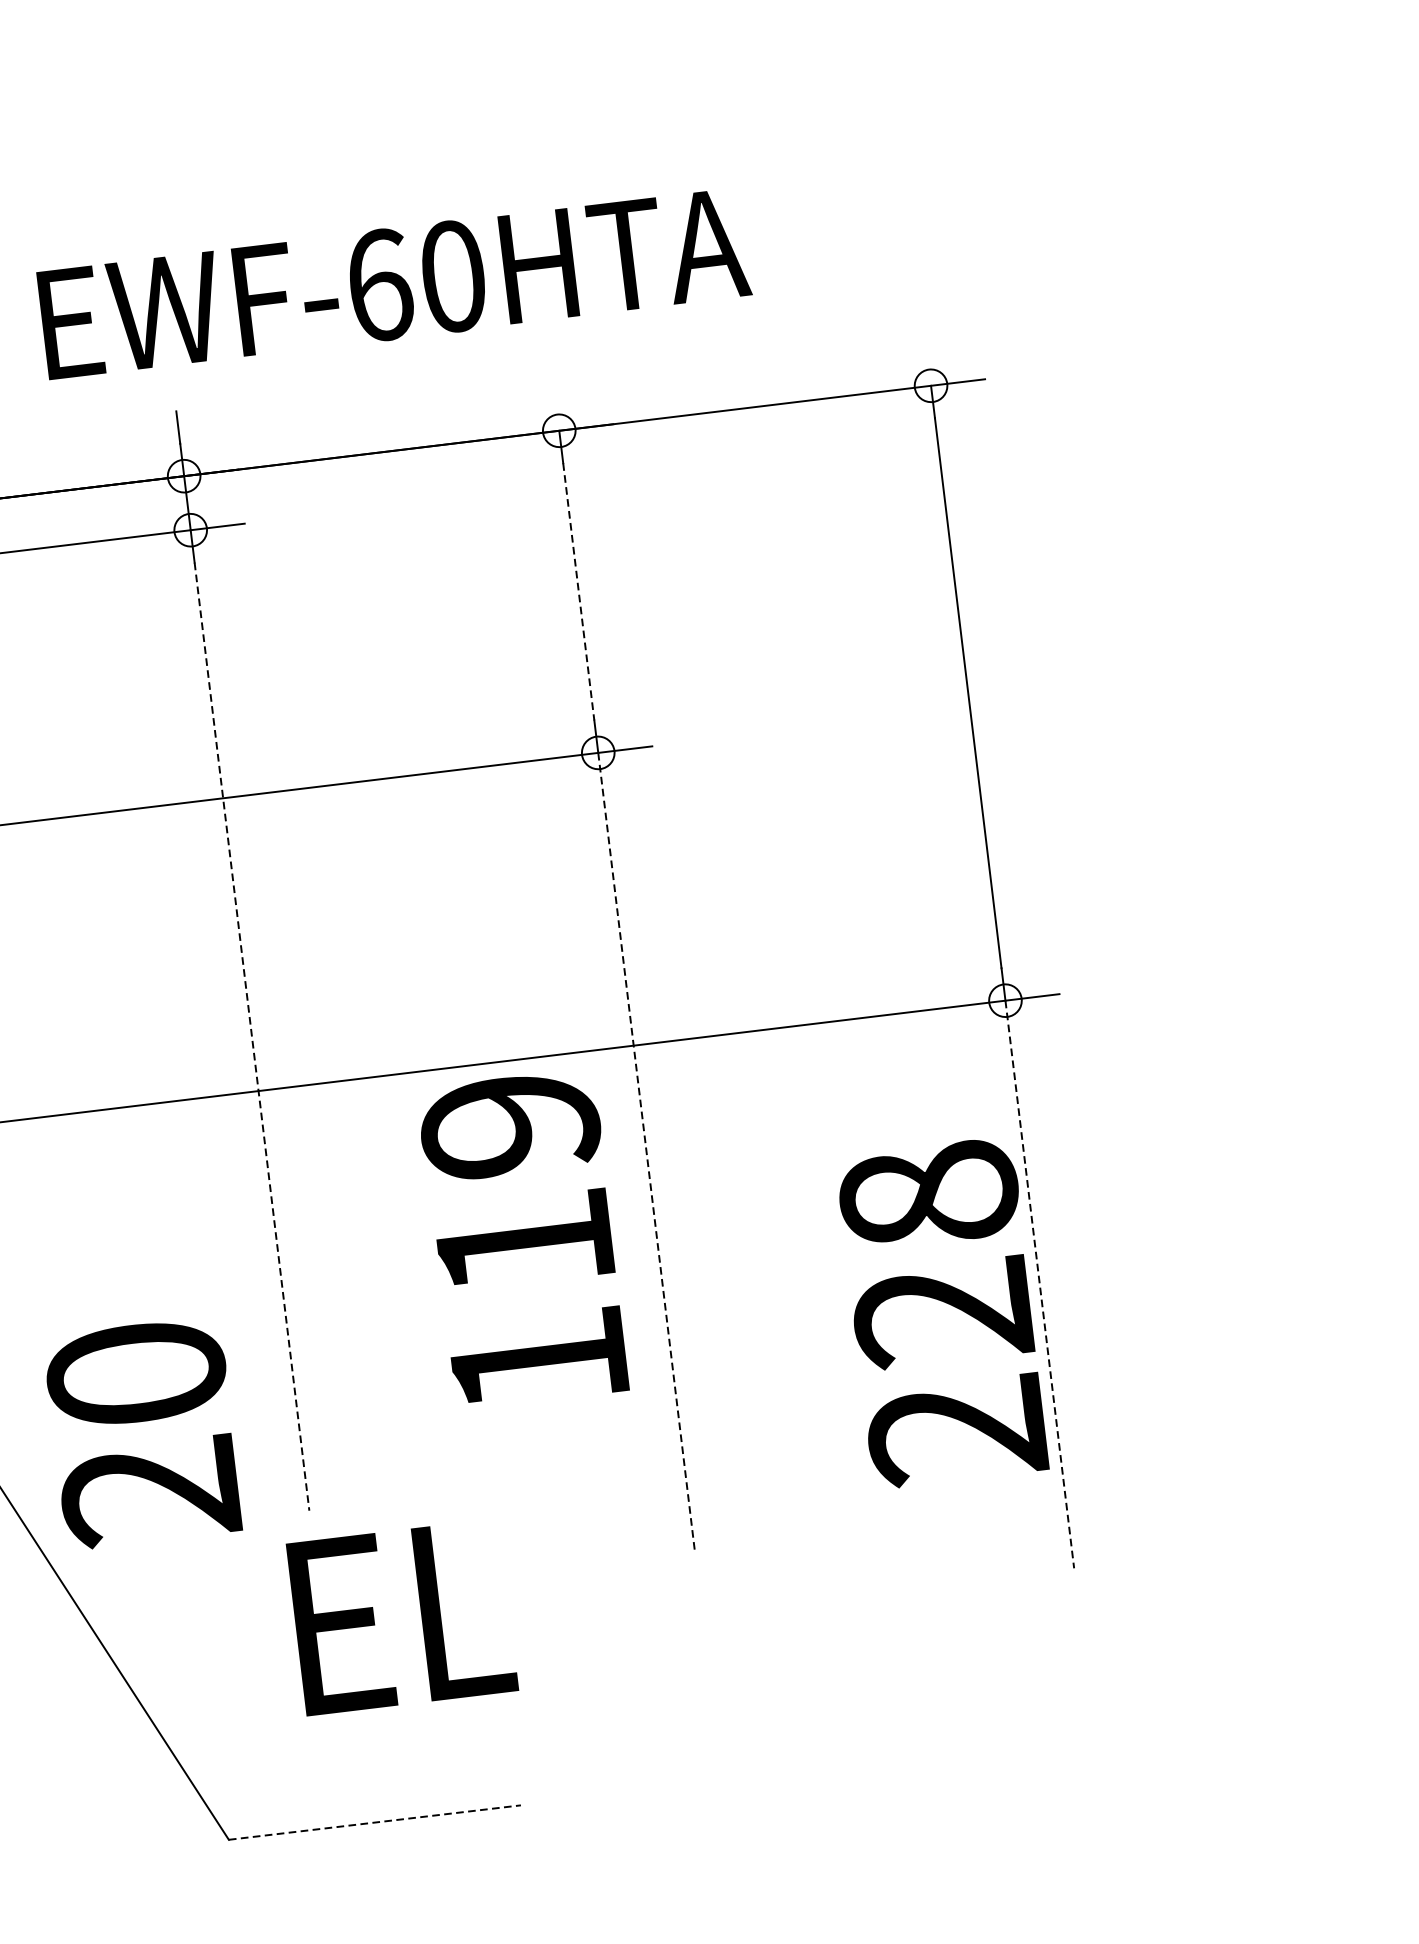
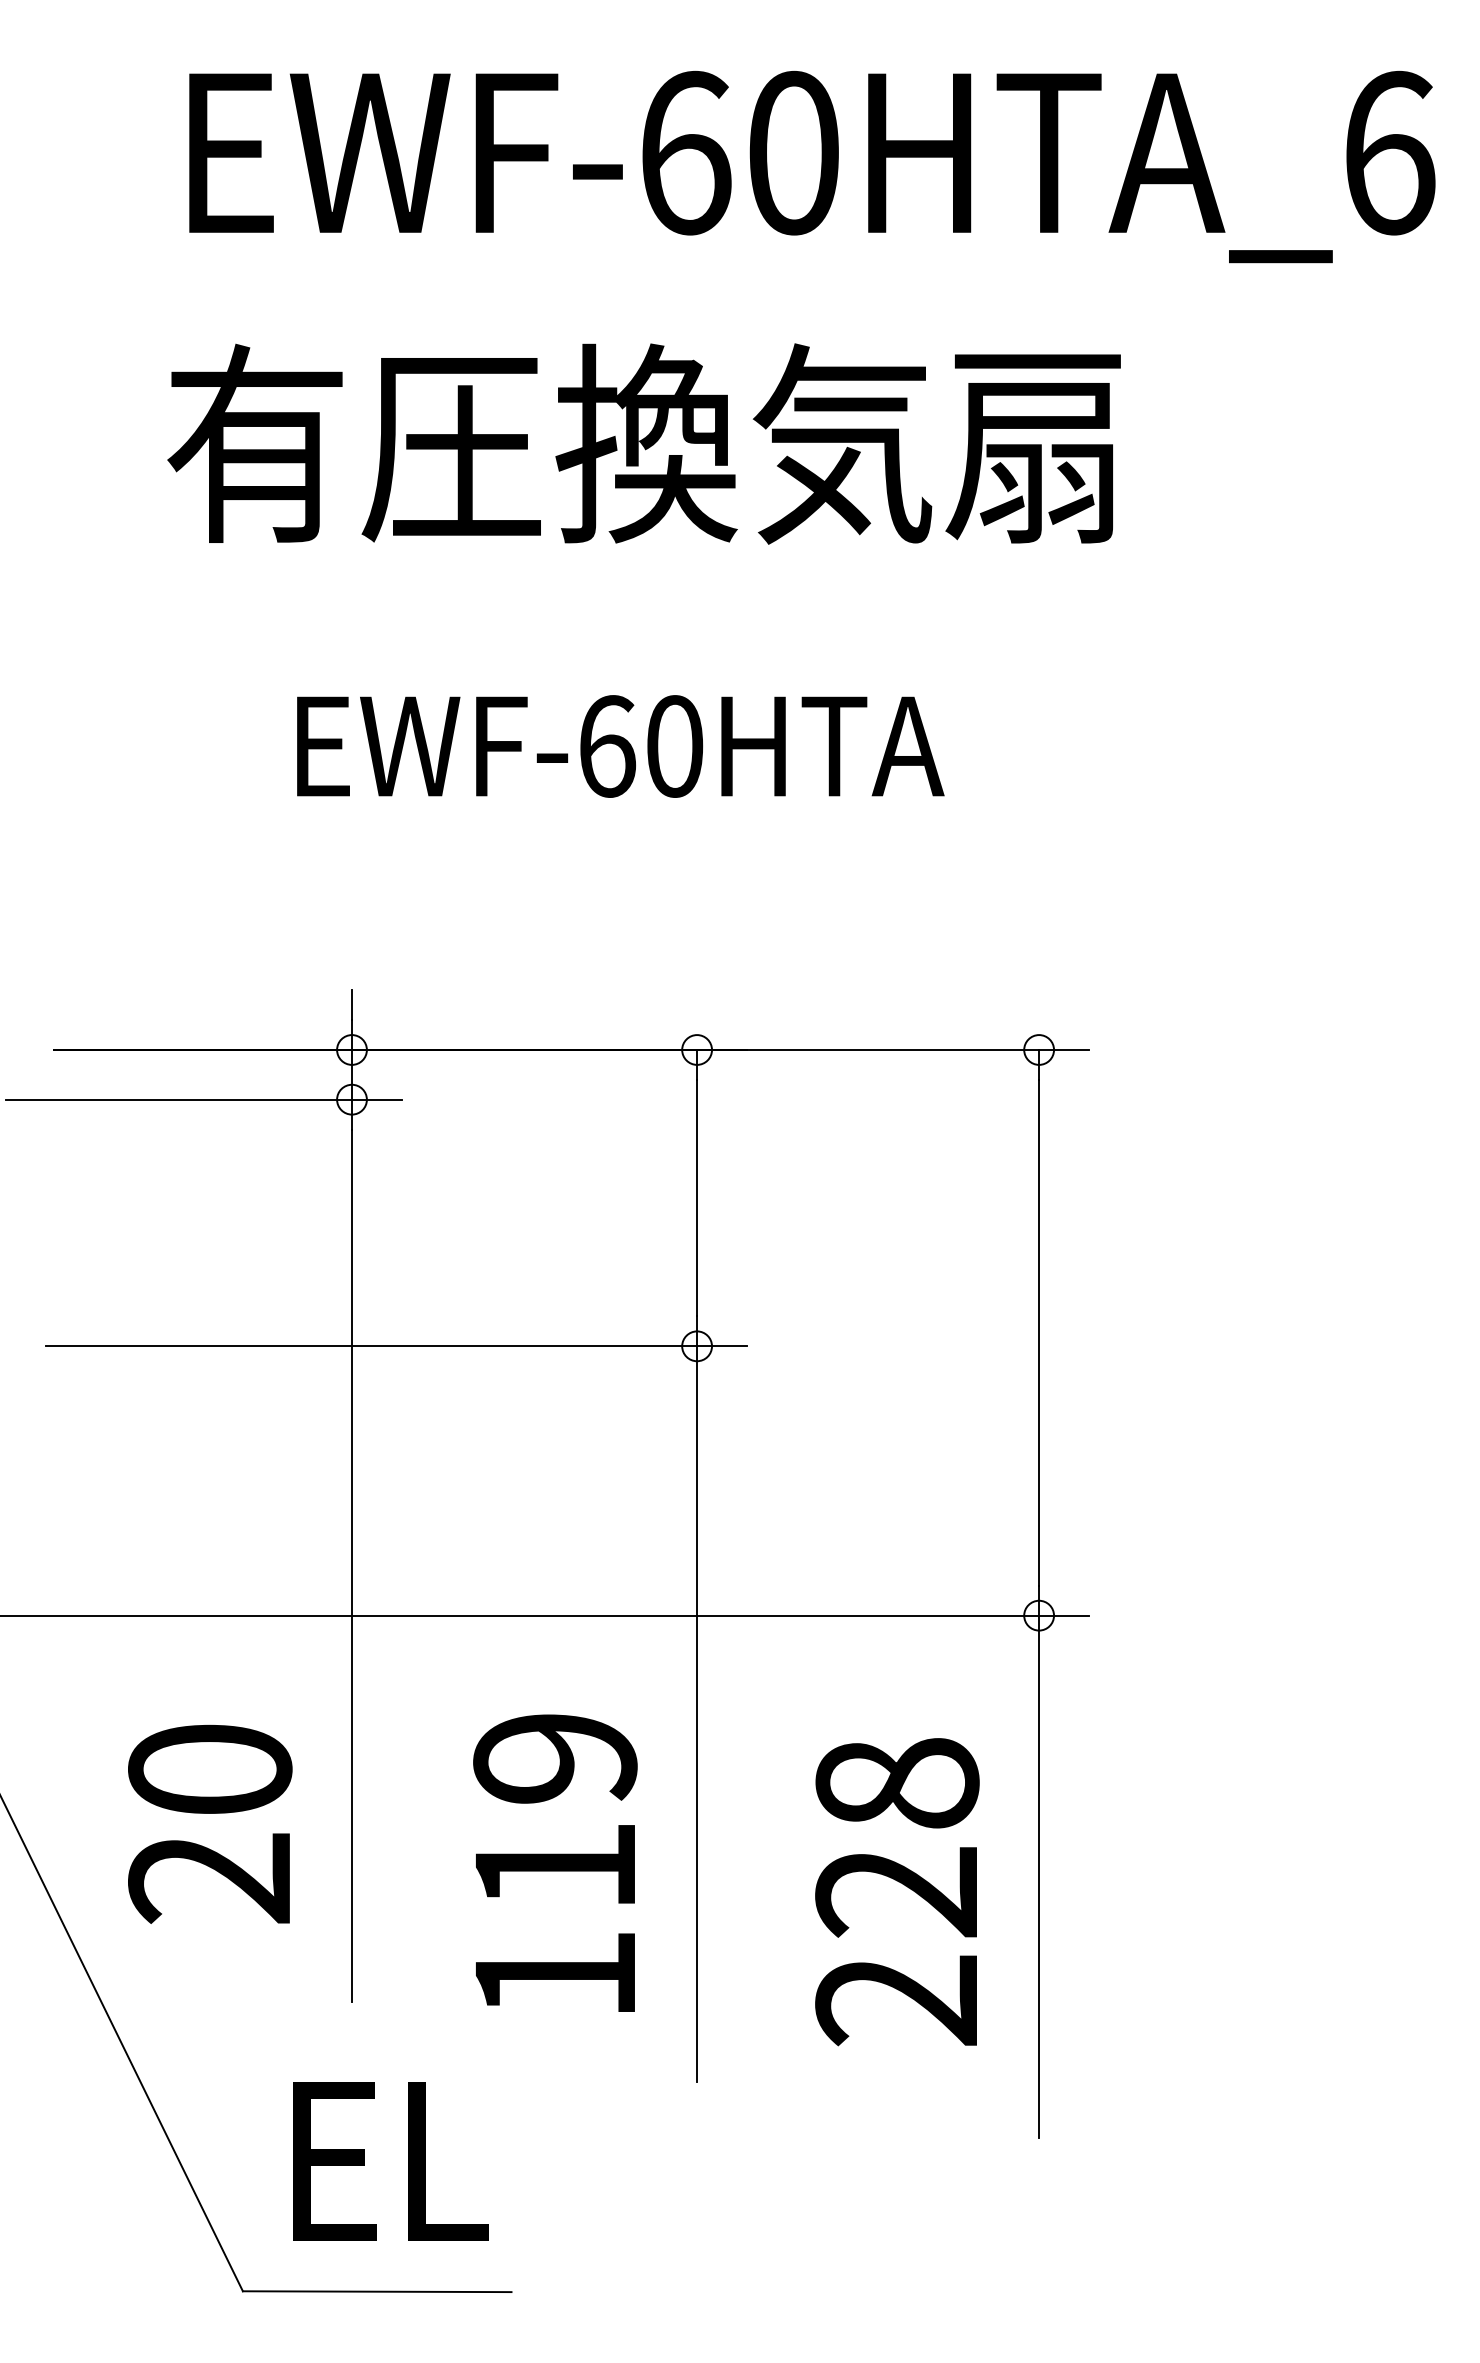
text: (394, 283) -> (620, 746), moved
line: (579, 592) -> (697, 1198), dashed -> solid
line: (252, 1037) -> (352, 1566), dashed -> solid
line: (647, 1153) -> (697, 1714), dashed -> solid
text: (524, 1238) -> (555, 1862), moved
line: (1040, 1285) -> (1039, 1877), dashed -> solid
text: (943, 1313) -> (897, 1892), moved
text: (143, 1432) -> (210, 1823), moved
text: (402, 1617) -> (390, 2161), moved
line: (375, 1822) -> (377, 2291), dashed -> solid

